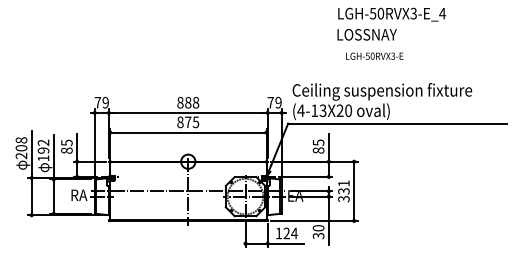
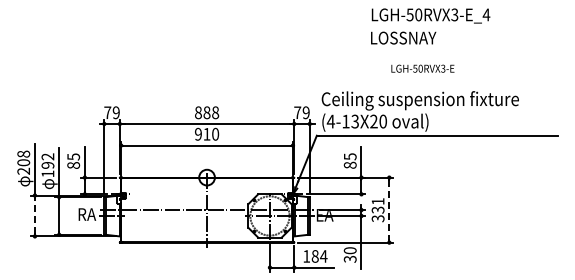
text: (374, 56) -> (422, 68), moved
text: (188, 121) -> (207, 133), 875 -> 910
line: (354, 191) -> (389, 210), solid -> dashed
line: (31, 196) -> (34, 215), solid -> dashed
text: (286, 233) -> (314, 256), 124 -> 184

